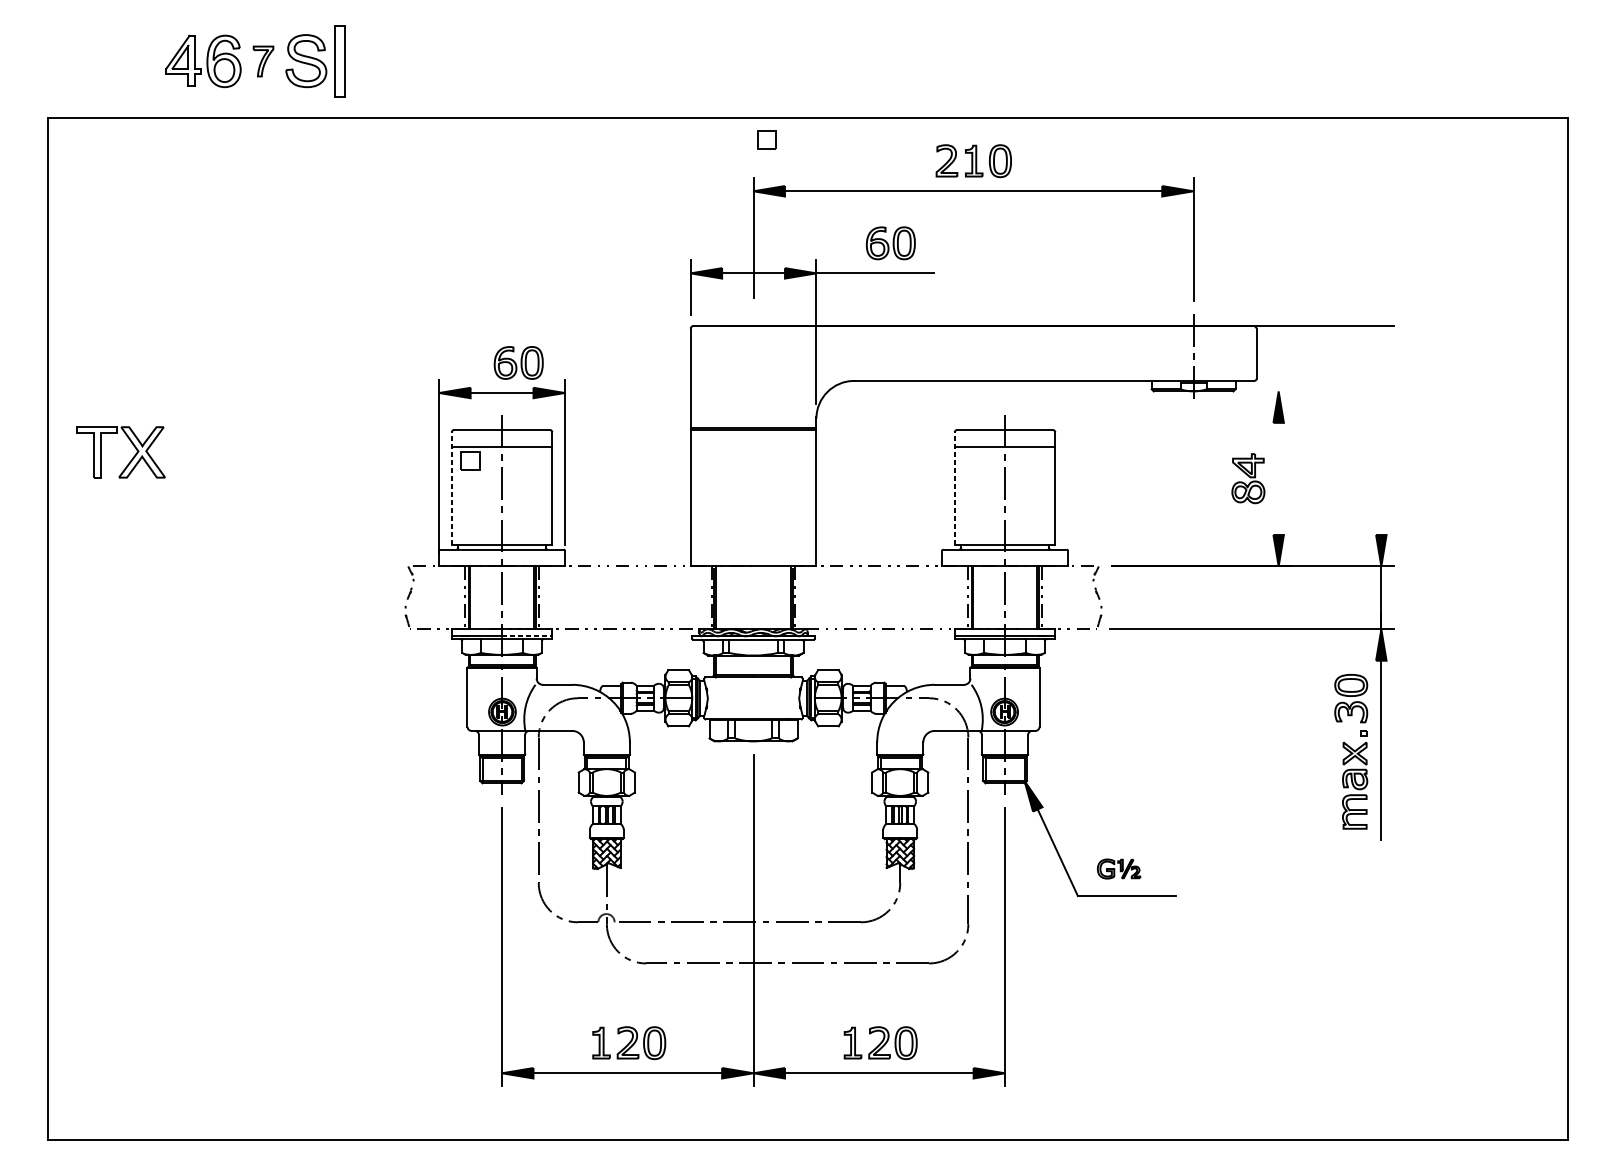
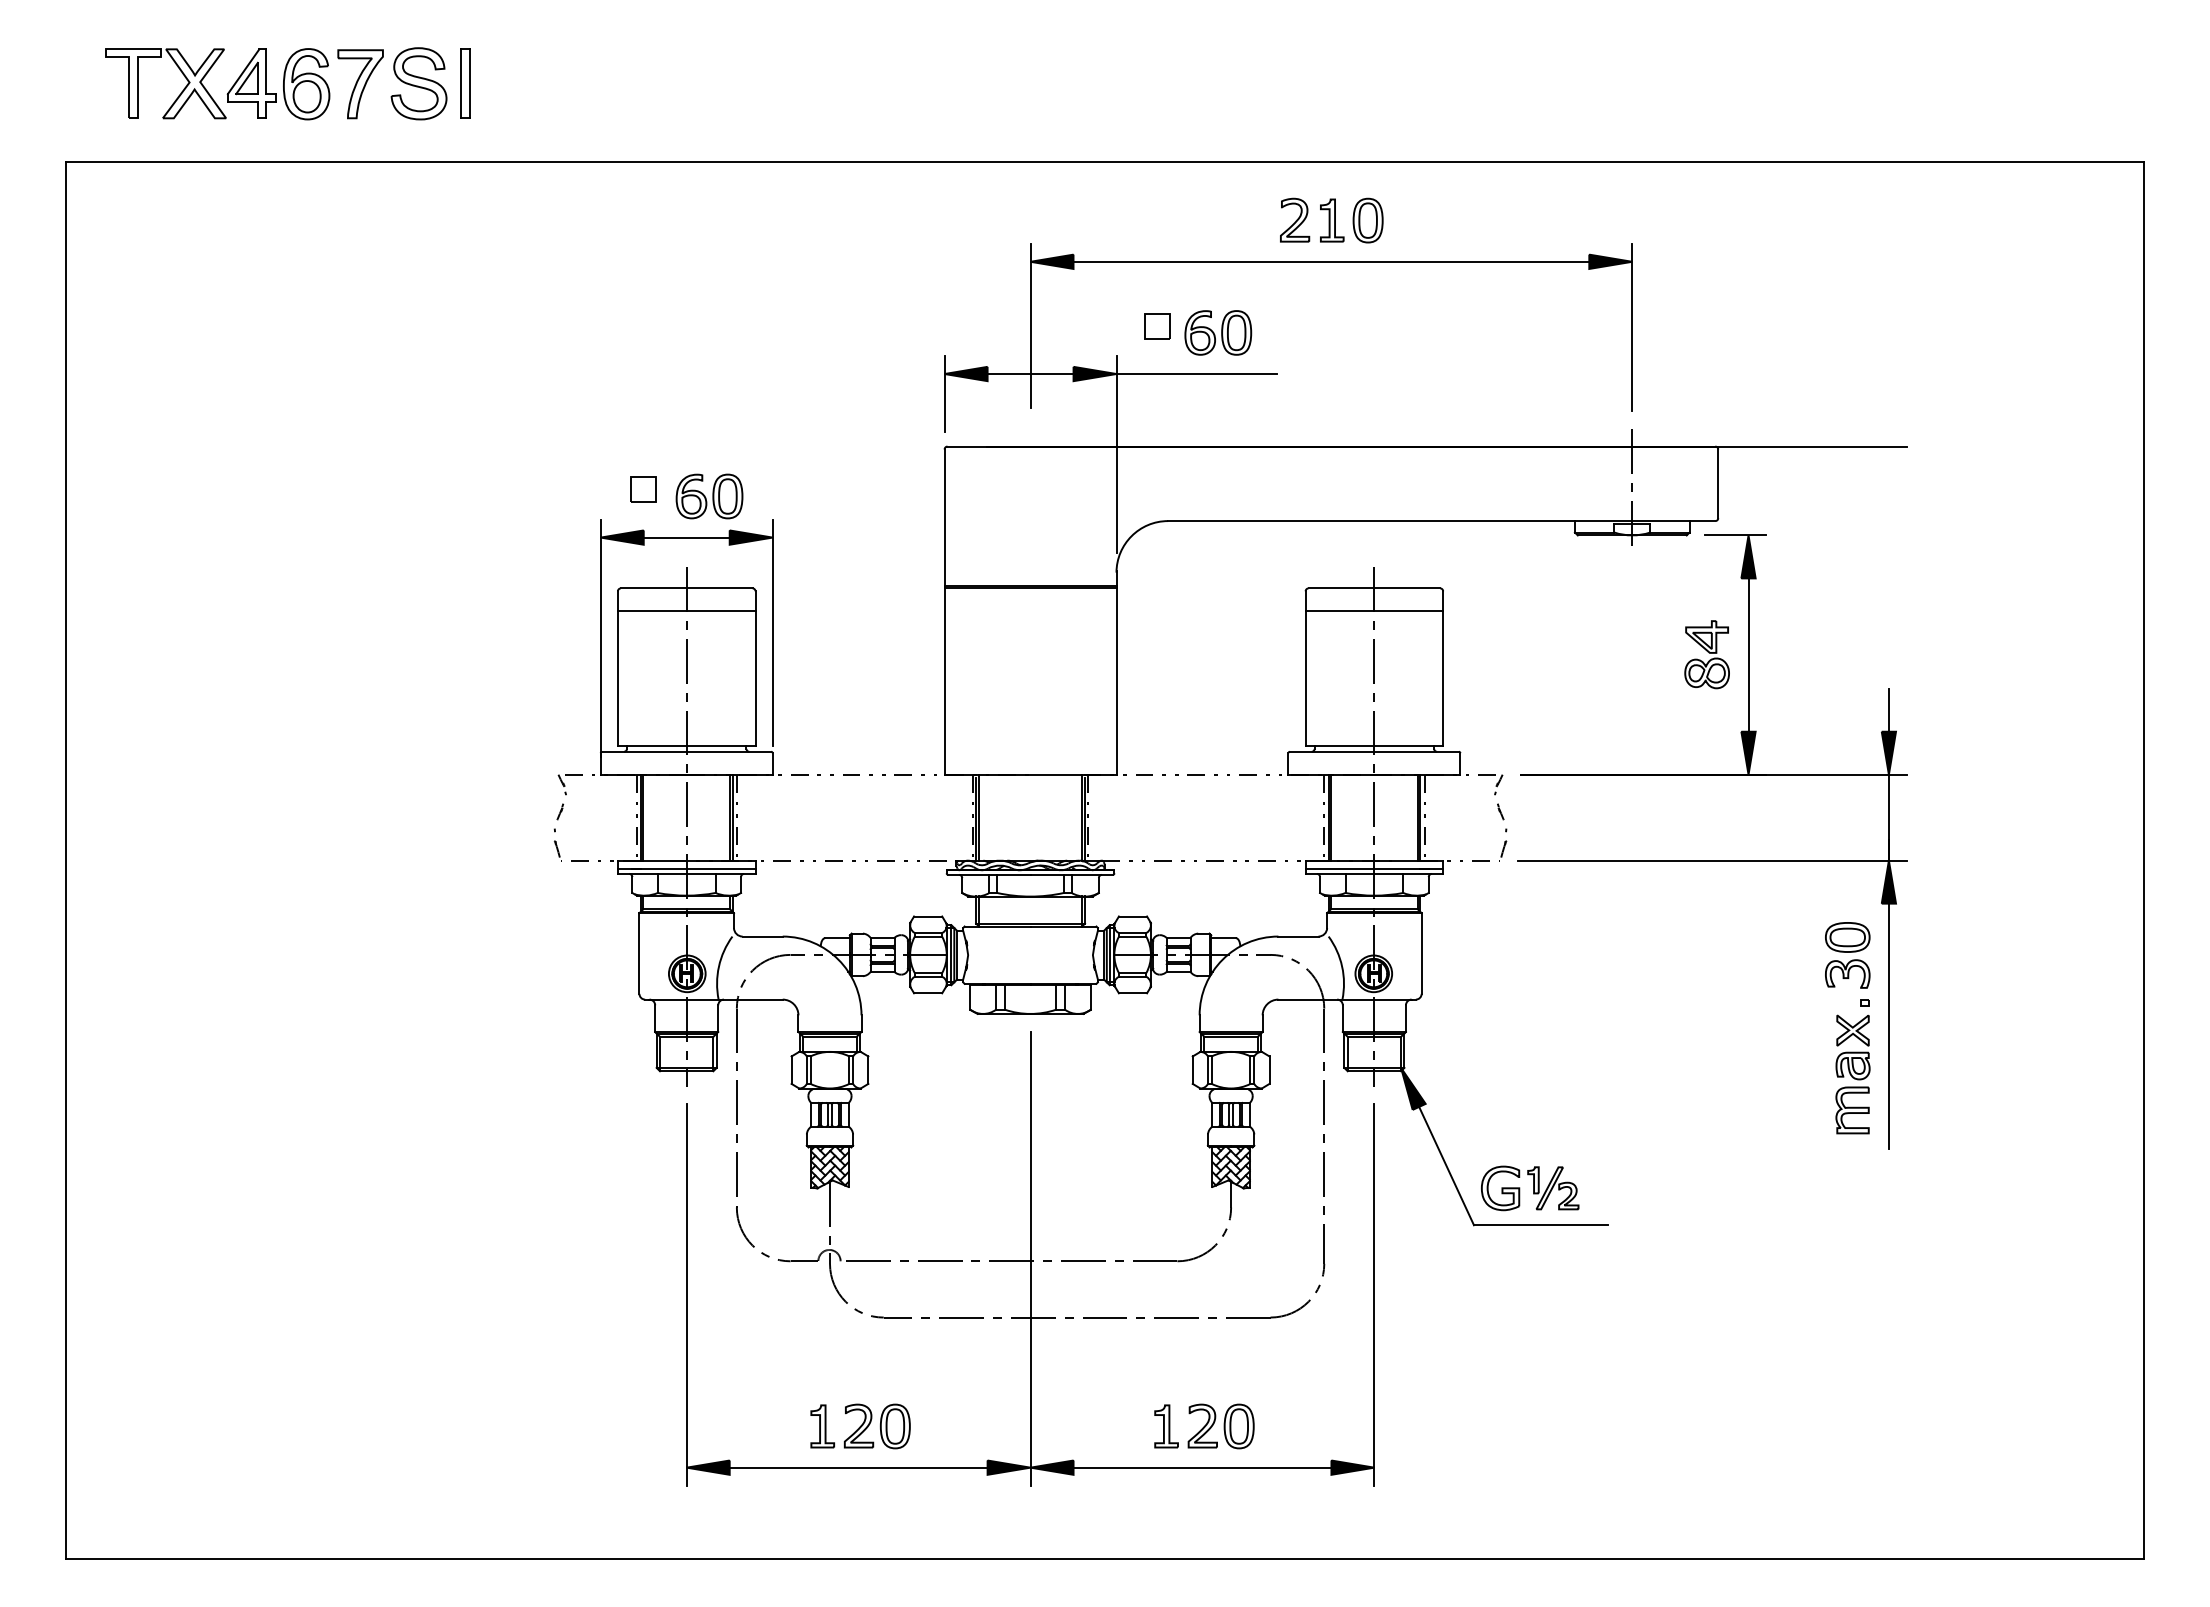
part: (340, 60) -> (465, 83), size x0.71
part: (263, 61) -> (360, 84), size x1.67
part: (767, 139) -> (1157, 326), moved
line: (1269, 391) -> (1735, 535), added
part: (131, 458) -> (180, 92), moved
part: (470, 461) -> (643, 489), moved
line: (1278, 478) -> (1748, 654), added
line: (451, 488) -> (617, 668), dashed -> solid
line: (954, 488) -> (1305, 668), dashed -> solid
line: (1381, 518) -> (1888, 709), added
line: (527, 635) -> (721, 869), dashed -> solid
part: (1119, 869) -> (1530, 1188), size x1.67

